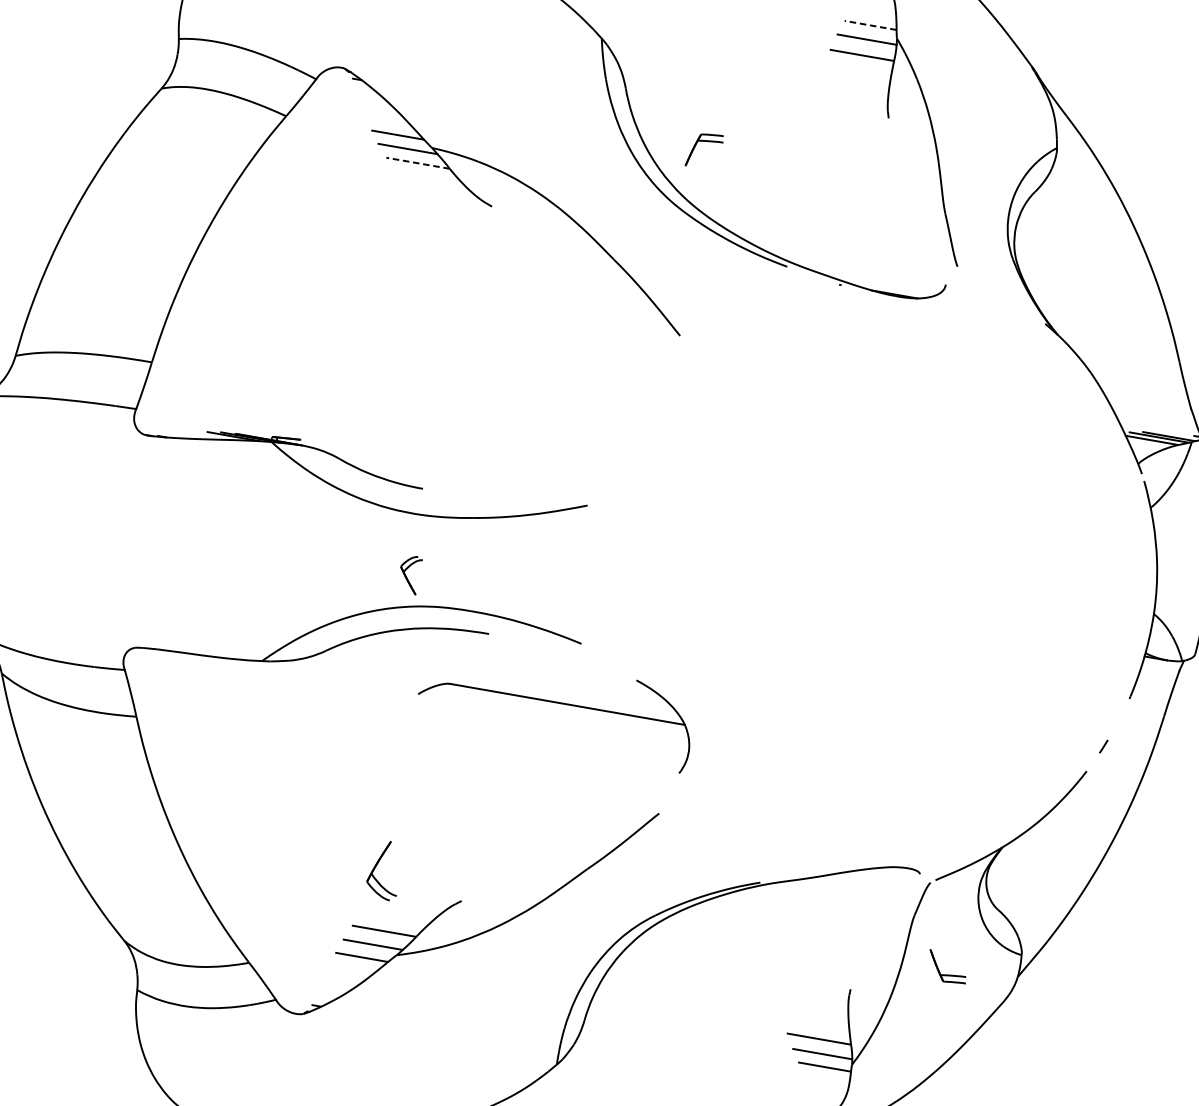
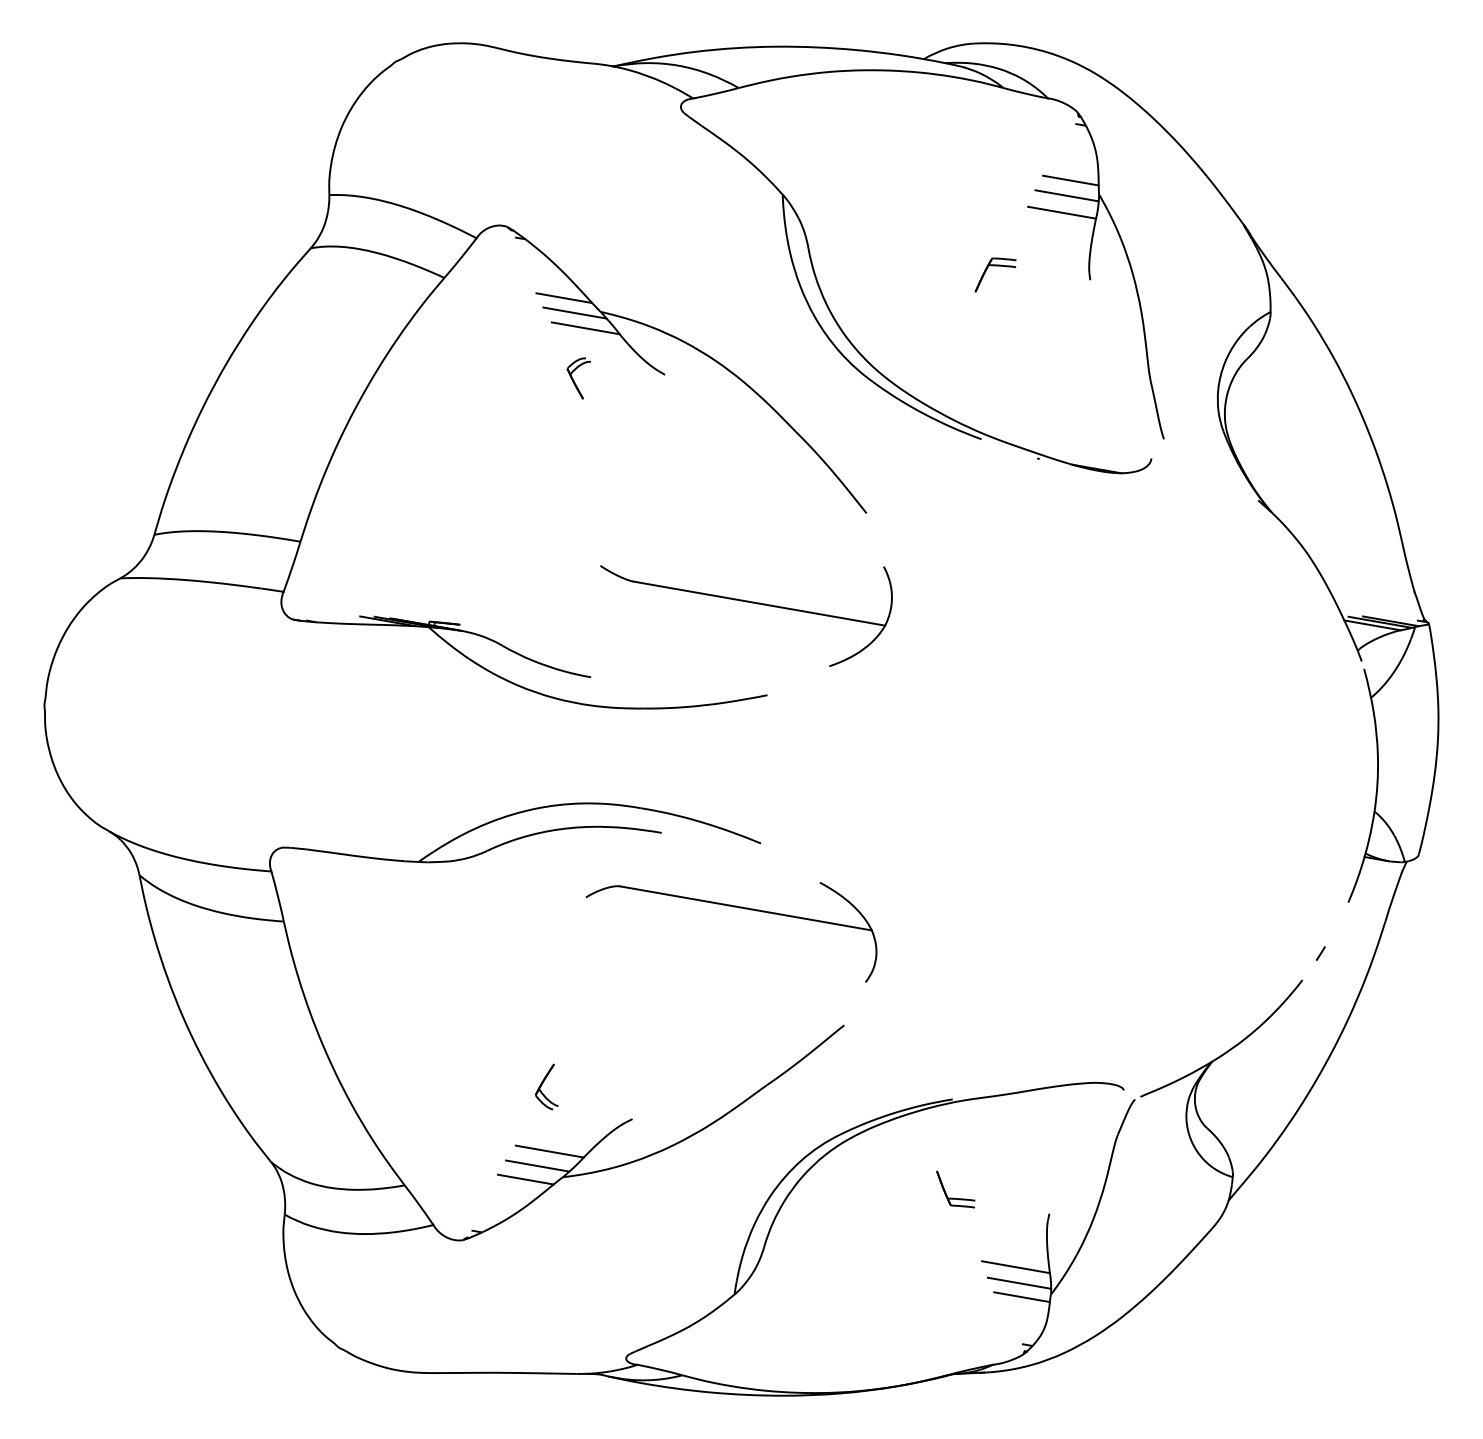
line: (870, 25) -> (1070, 180), dashed -> solid
part: (704, 141) -> (995, 266), moved
line: (417, 163) -> (585, 328), dashed -> solid
part: (568, 419) -> (746, 602), added
part: (411, 575) -> (578, 378), moved
part: (381, 870) -> (546, 1086), size x0.71
part: (946, 974) -> (954, 1197), moved

